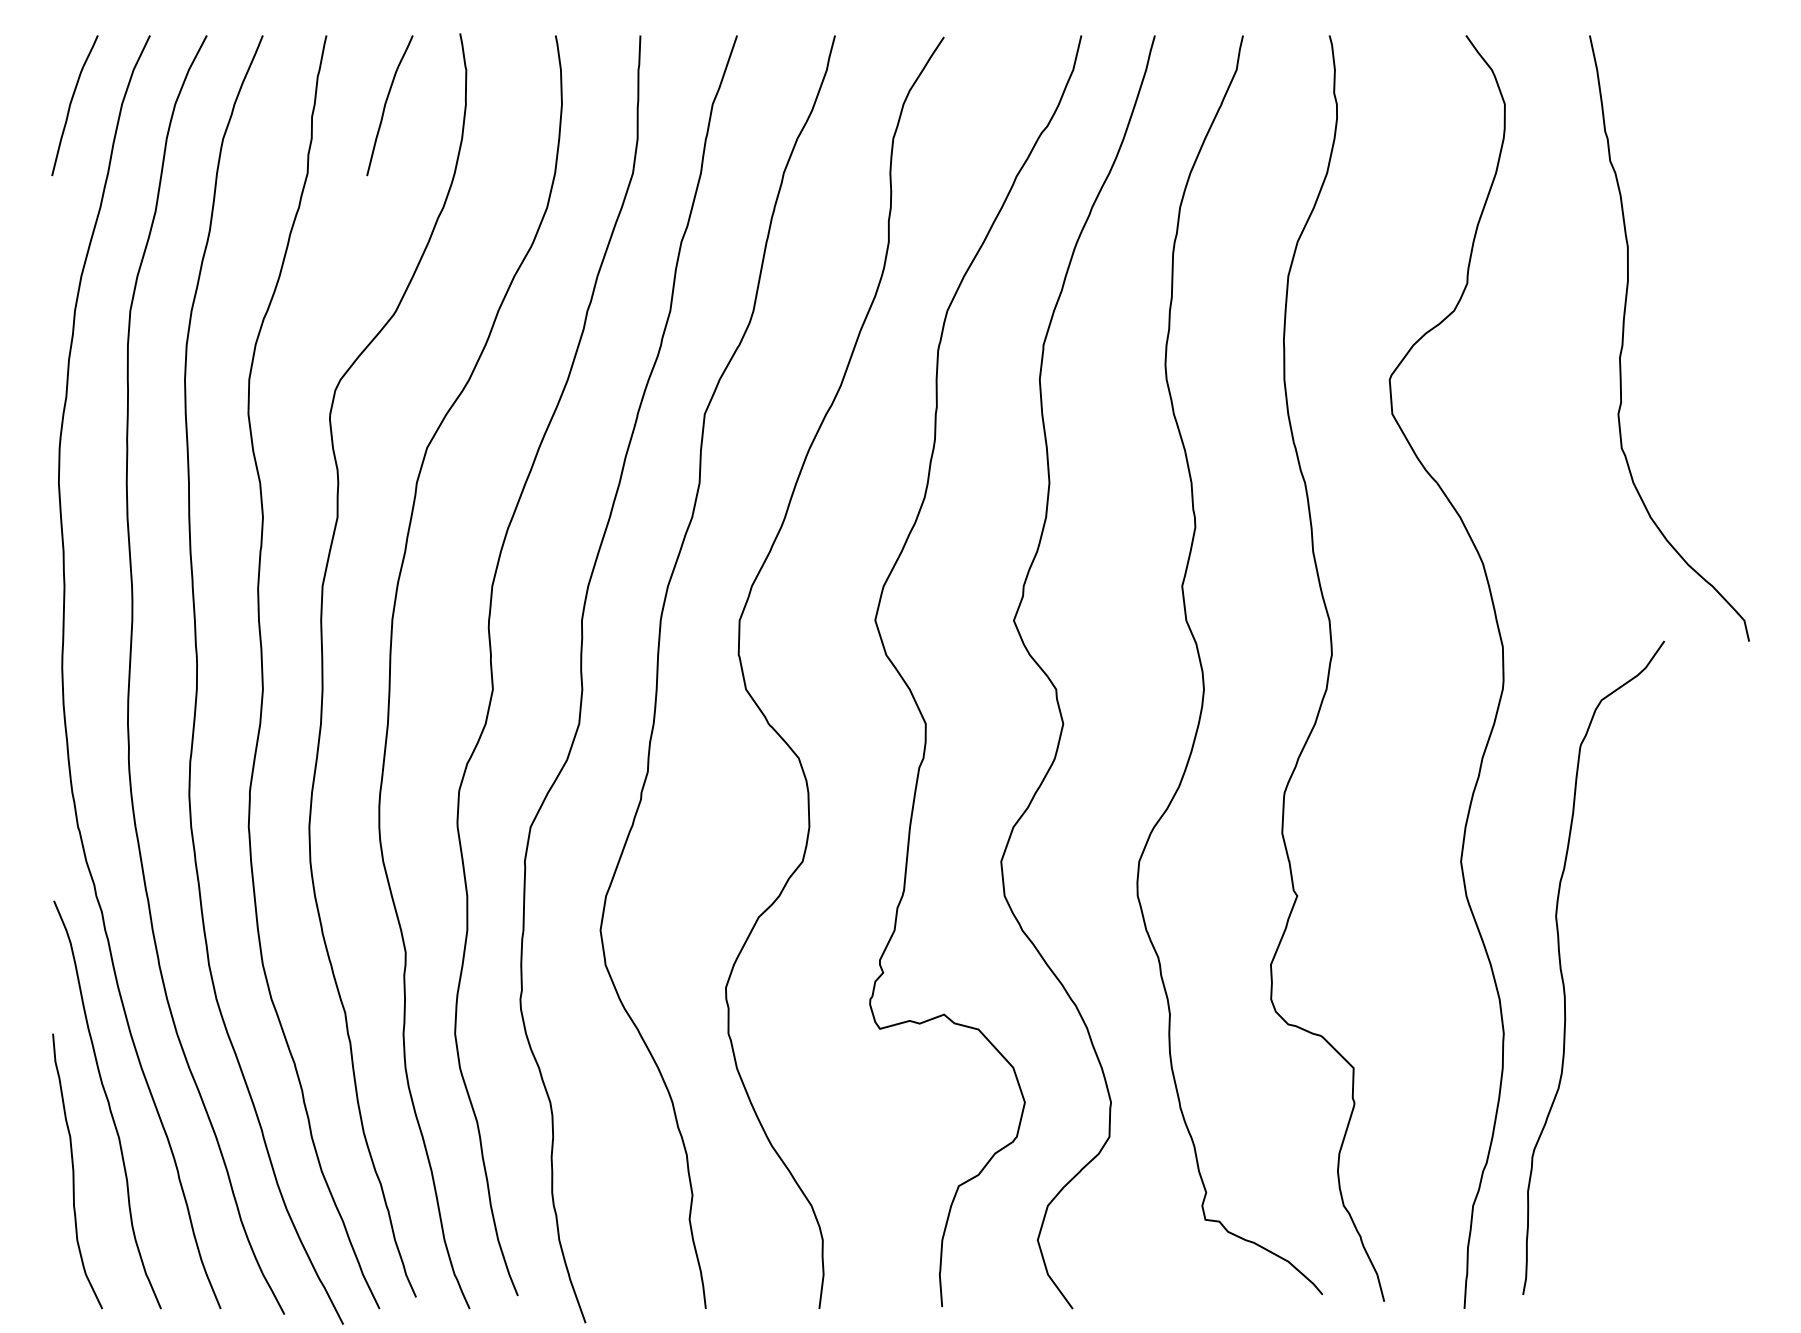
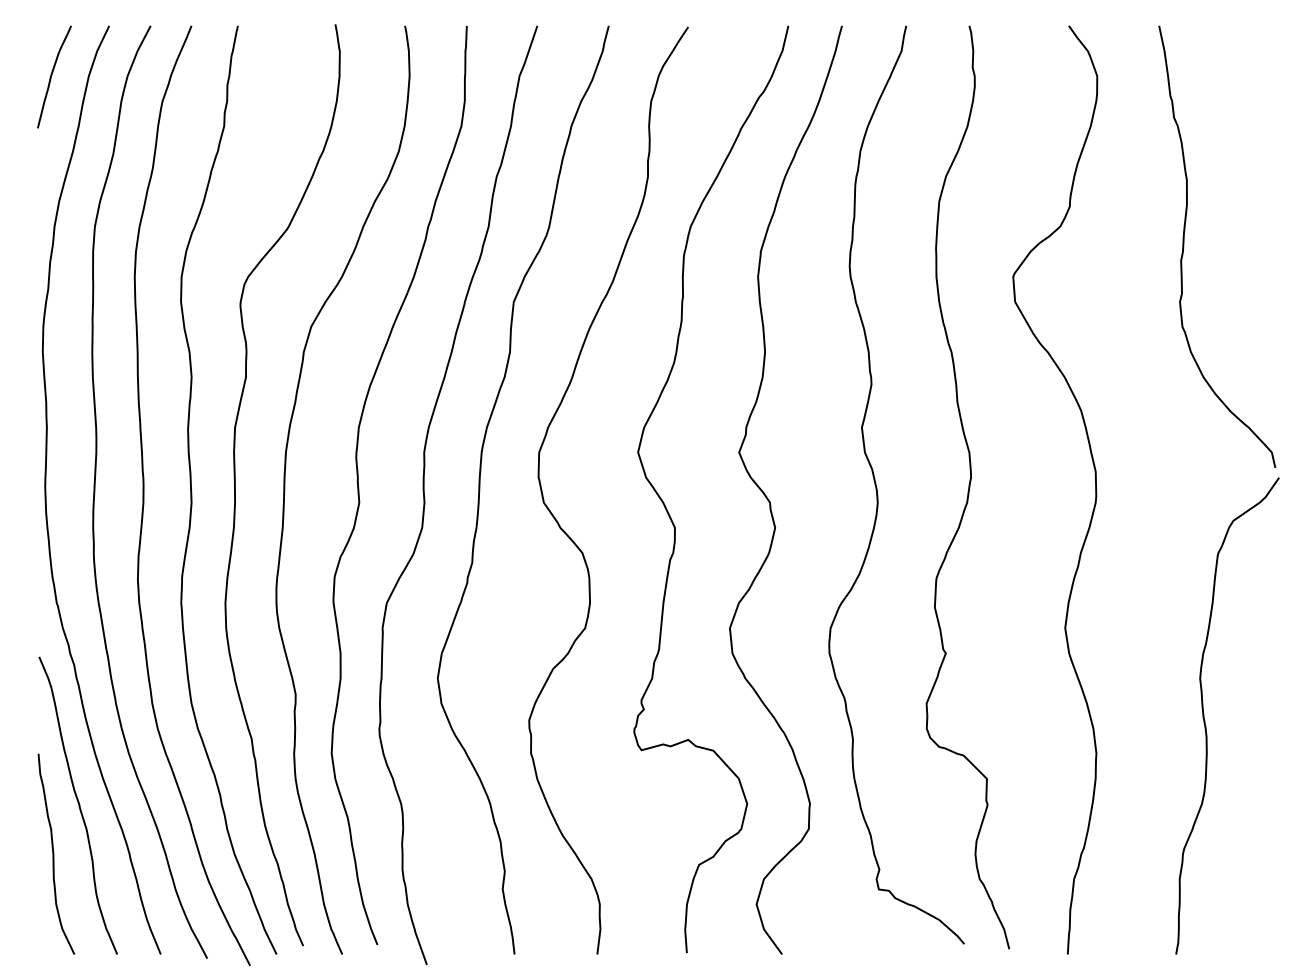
curve: (386, 104) -> (281, 76), removed
curve: (1562, 971) -> (1204, 718), moved

